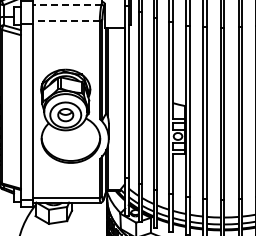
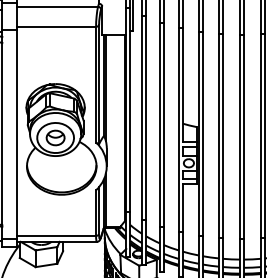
line: (66, 4) -> (56, 6), dashed -> solid
line: (65, 21) -> (55, 26), dashed -> solid

